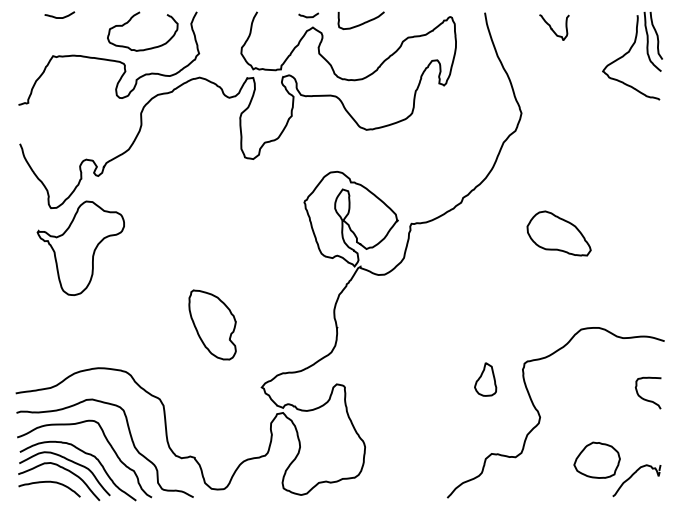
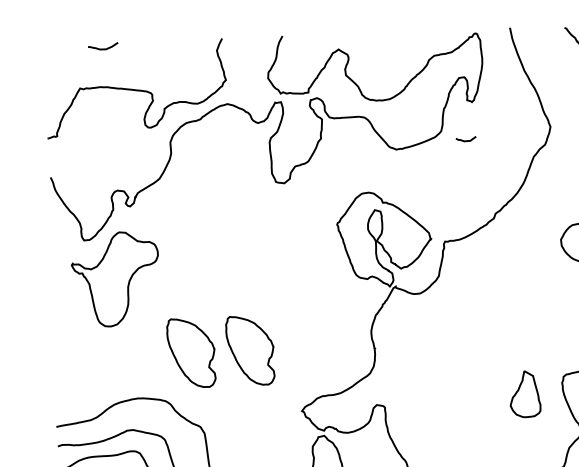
curve: (308, 16) -> (465, 140), moved
curve: (59, 17) -> (102, 48), moved
curve: (131, 19) -> (157, 48), removed
curve: (360, 23) -> (386, 43), removed
part: (153, 324) -> (191, 352), added
part: (485, 379) -> (525, 394), size x1.4

